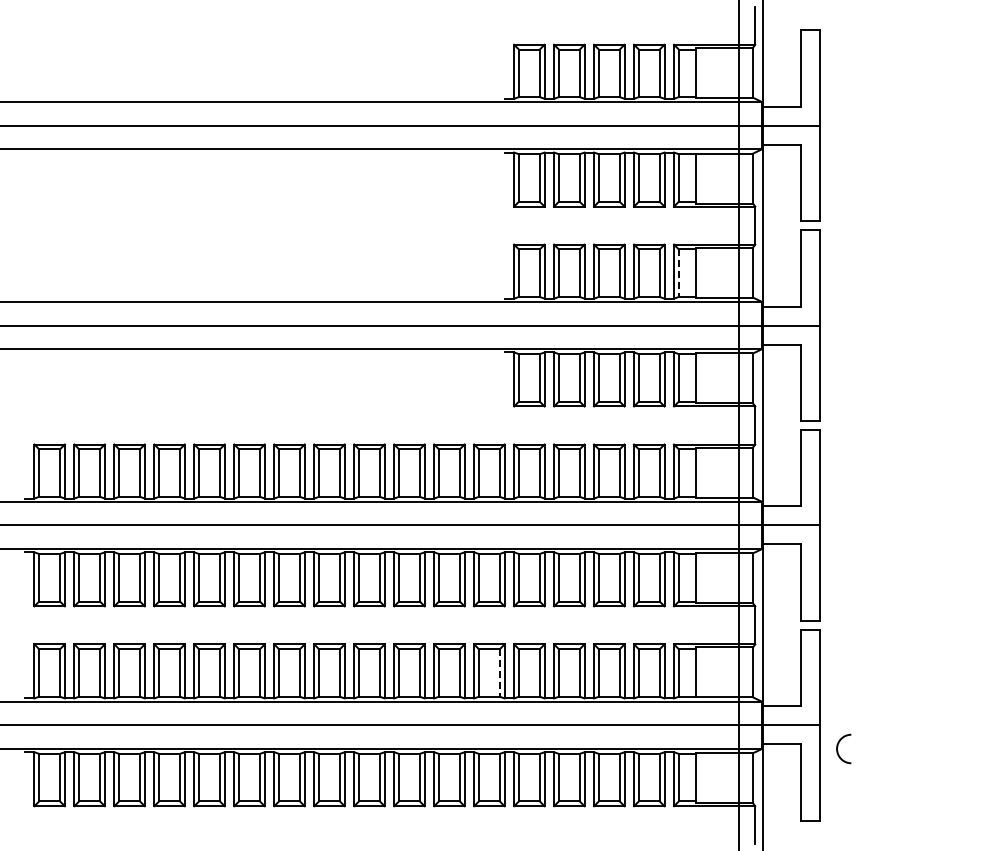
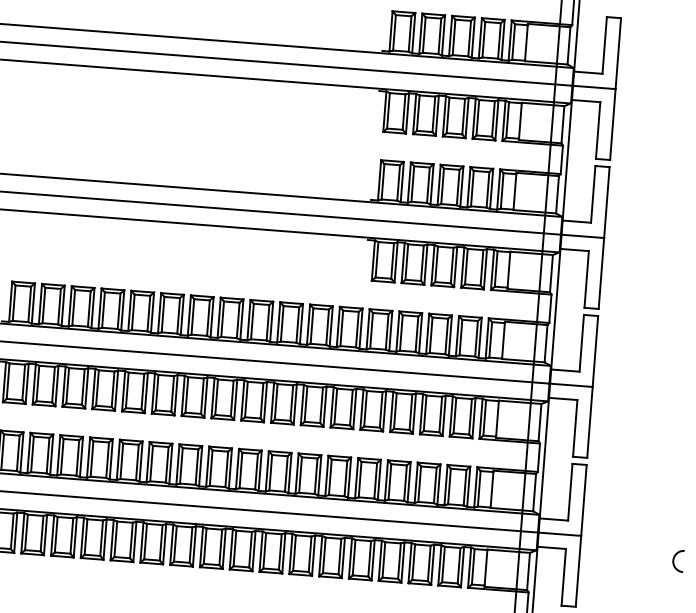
line: (678, 273) -> (501, 191), dashed -> solid
line: (499, 672) -> (345, 478), dashed -> solid
arc: (838, 746) -> (674, 558), moved

